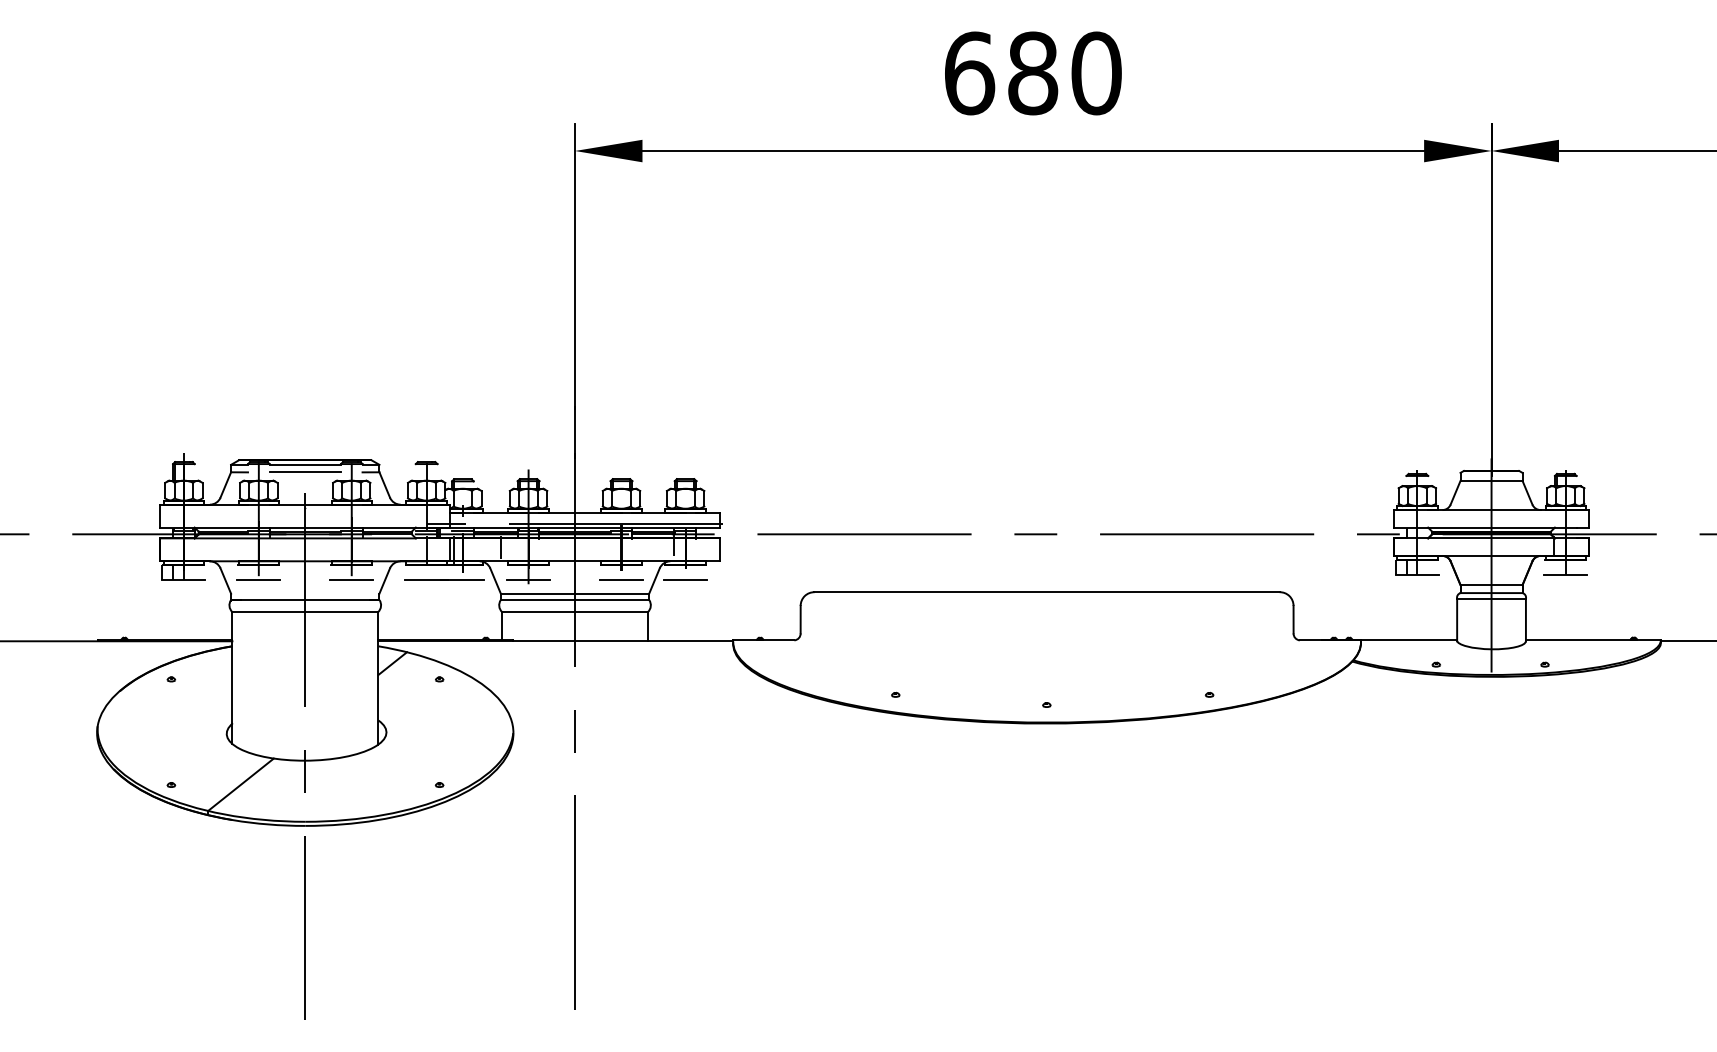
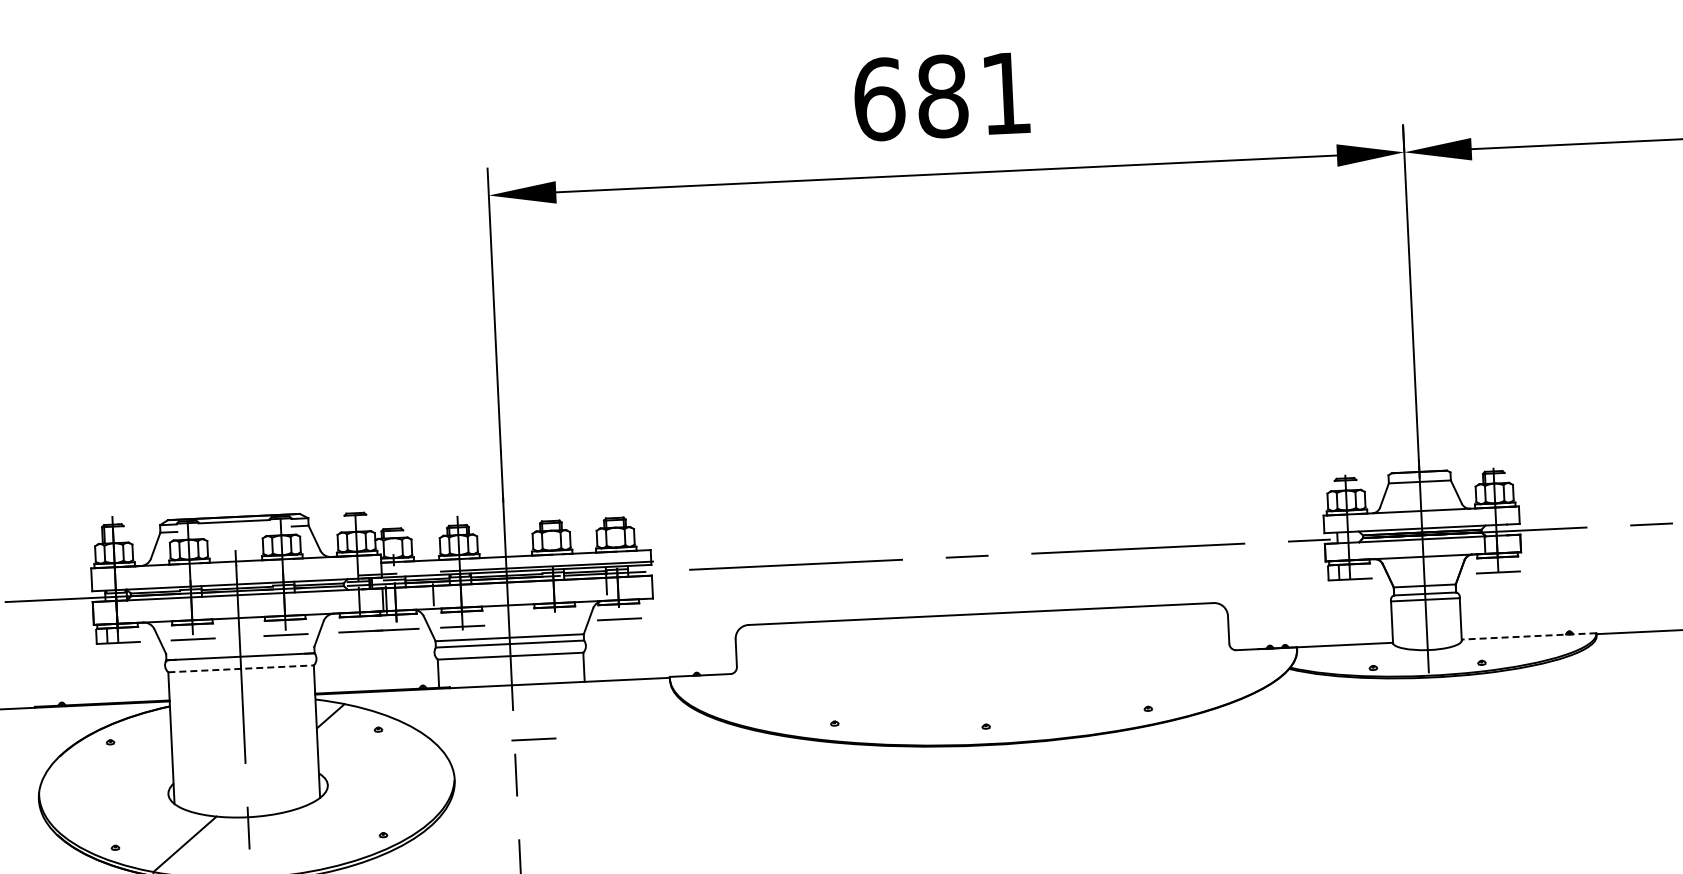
text: (1096, 73) -> (1006, 93), 680 -> 681
line: (304, 472) -> (233, 529), removed
line: (621, 579) -> (533, 738), moved
line: (305, 612) -> (241, 669), solid -> dashed
line: (1592, 640) -> (1528, 636), solid -> dashed

